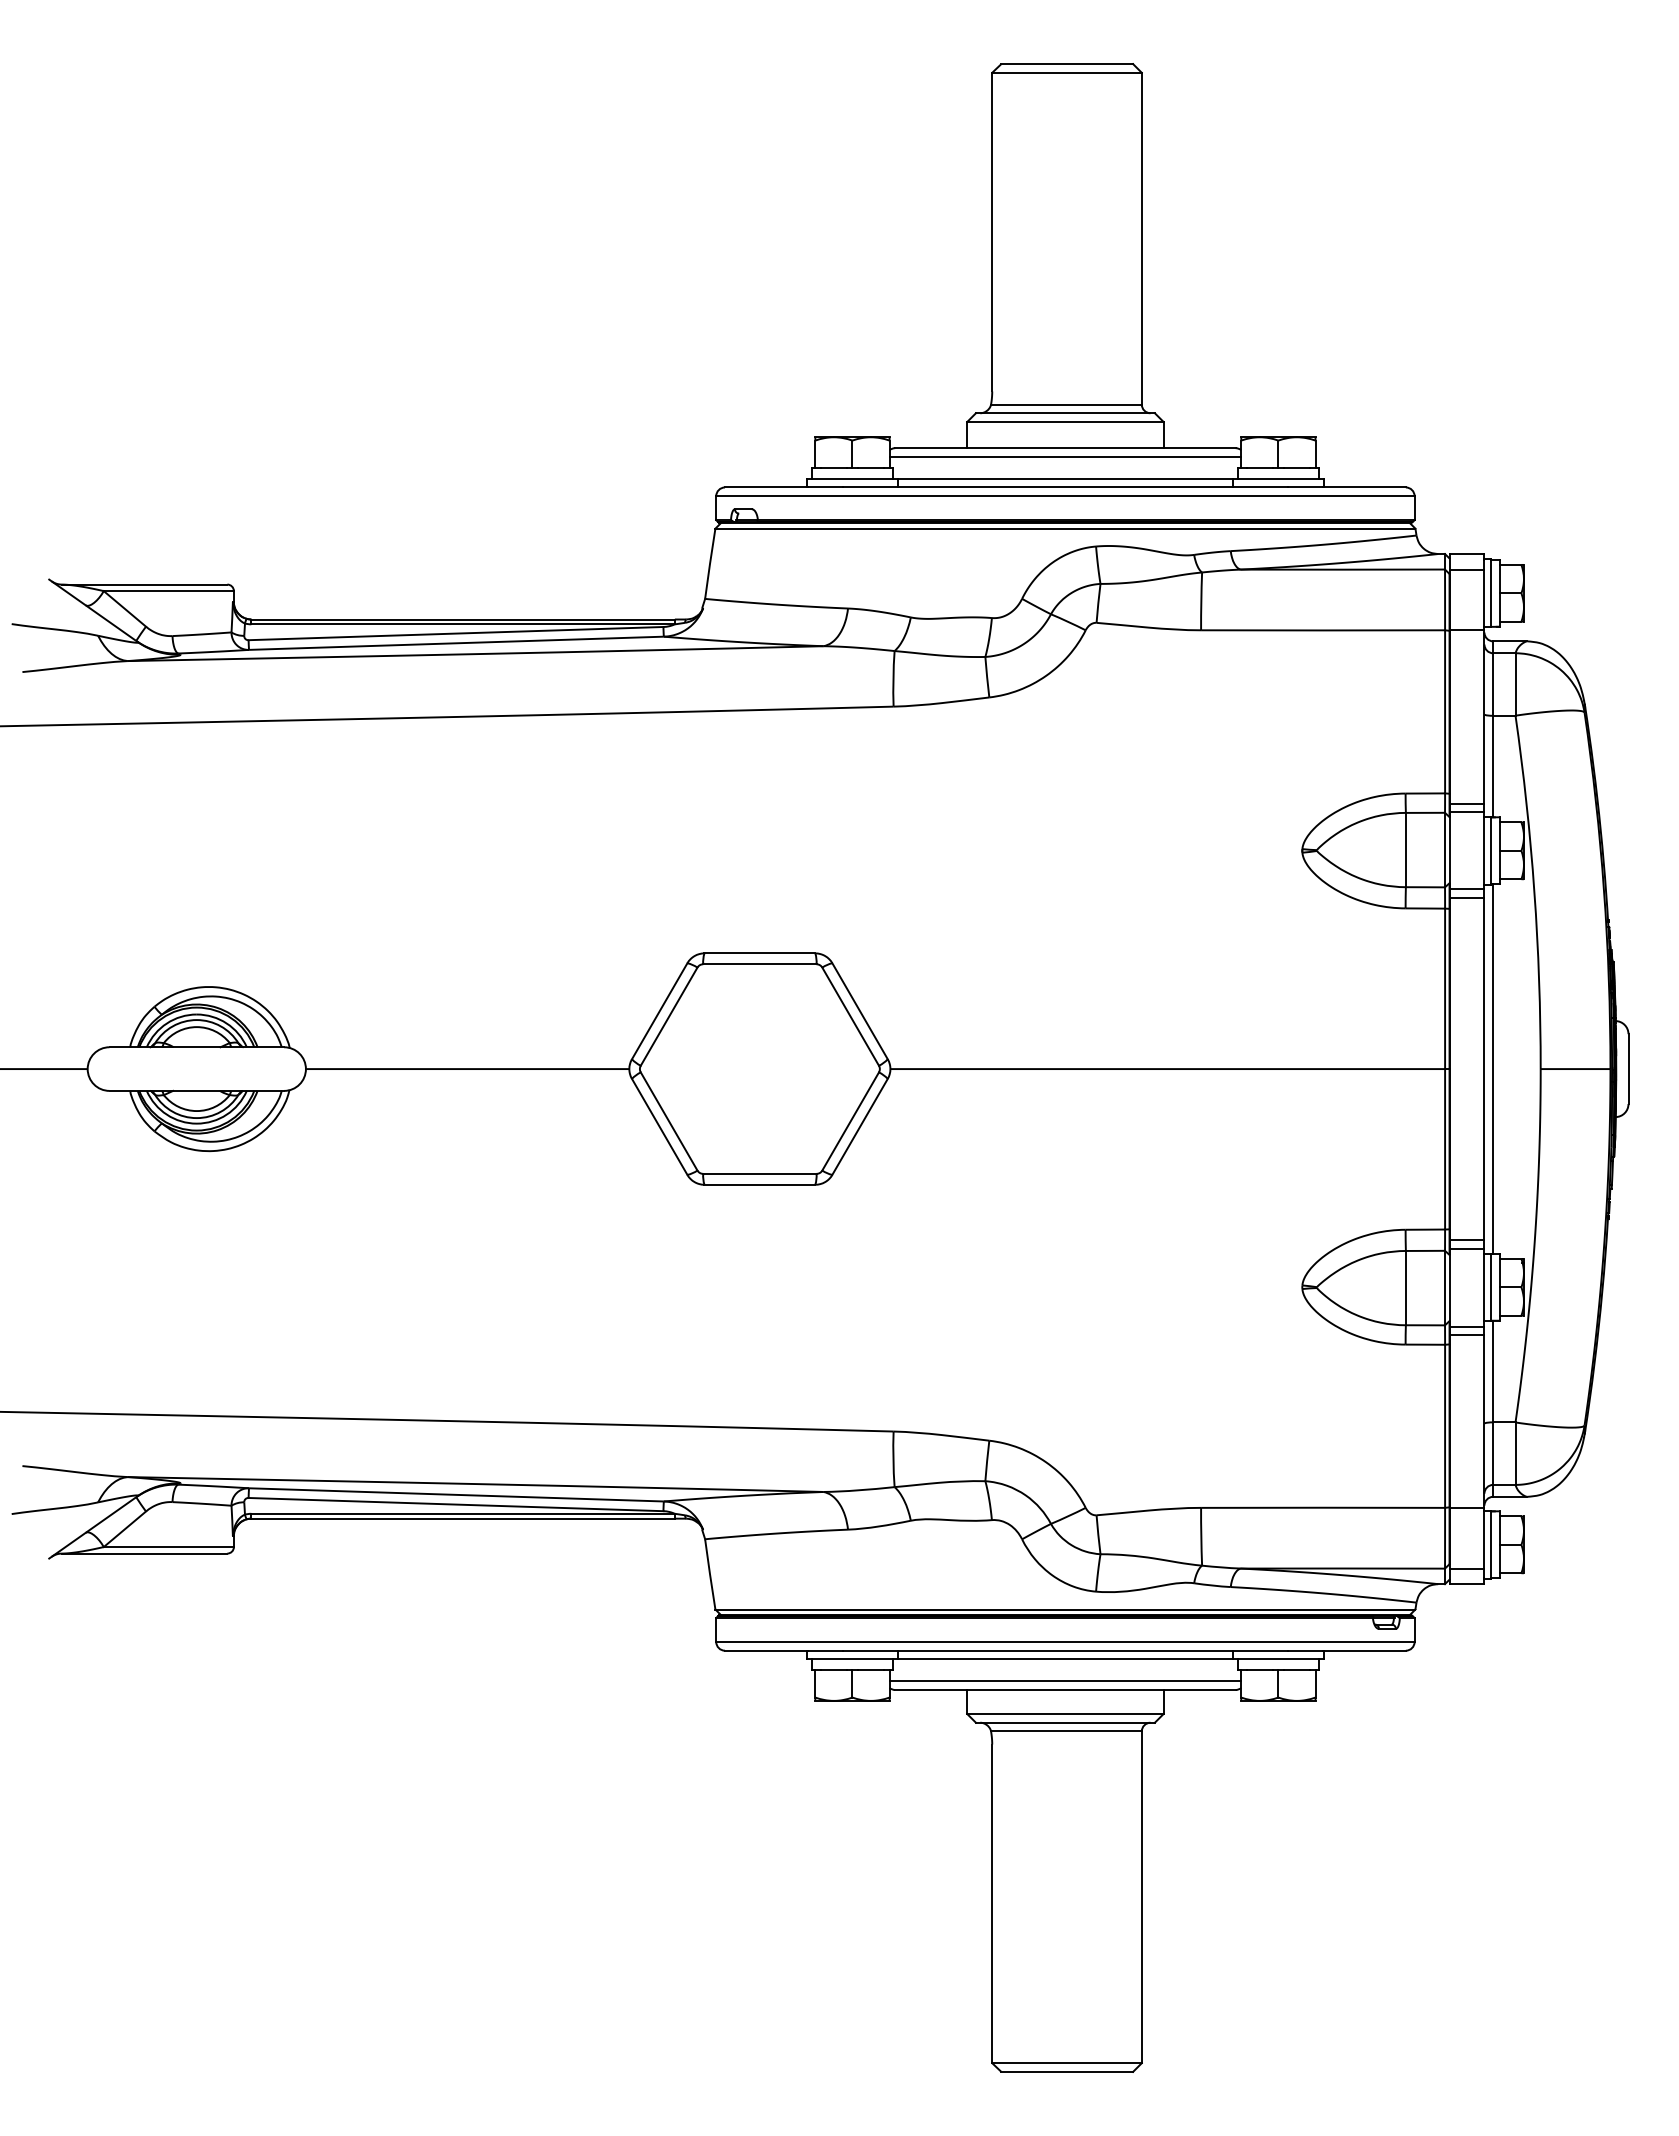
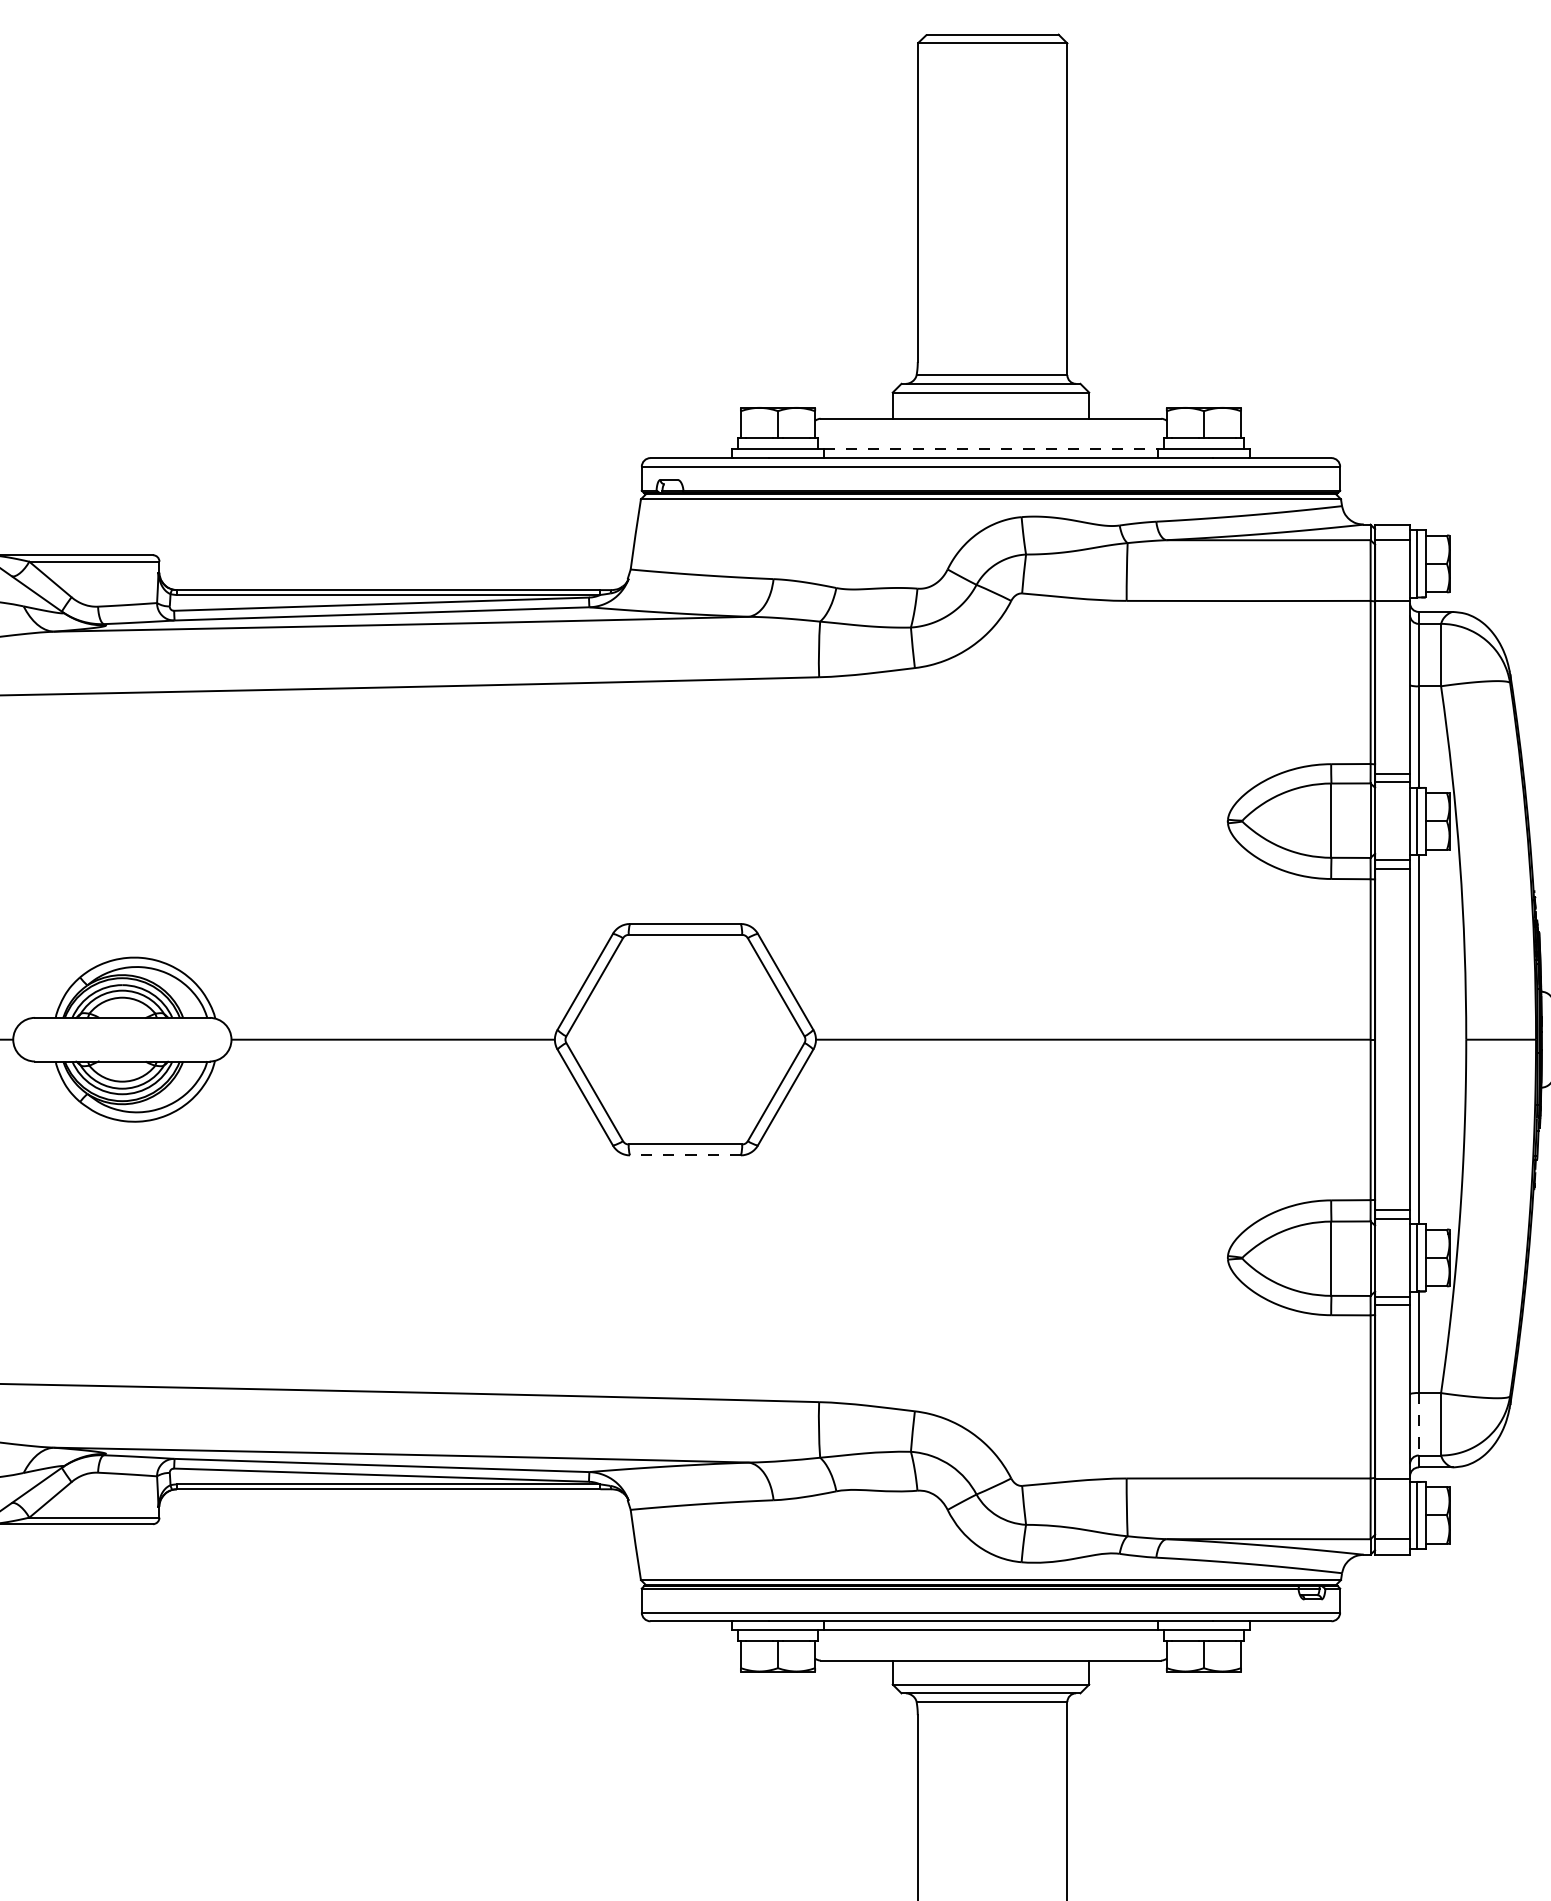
line: (1065, 456) -> (991, 427), removed
line: (1065, 478) -> (991, 449), solid -> dashed
line: (759, 1184) -> (685, 1155), solid -> dashed
line: (1493, 1454) -> (1419, 1425), solid -> dashed
line: (1065, 1681) -> (991, 1652), removed

